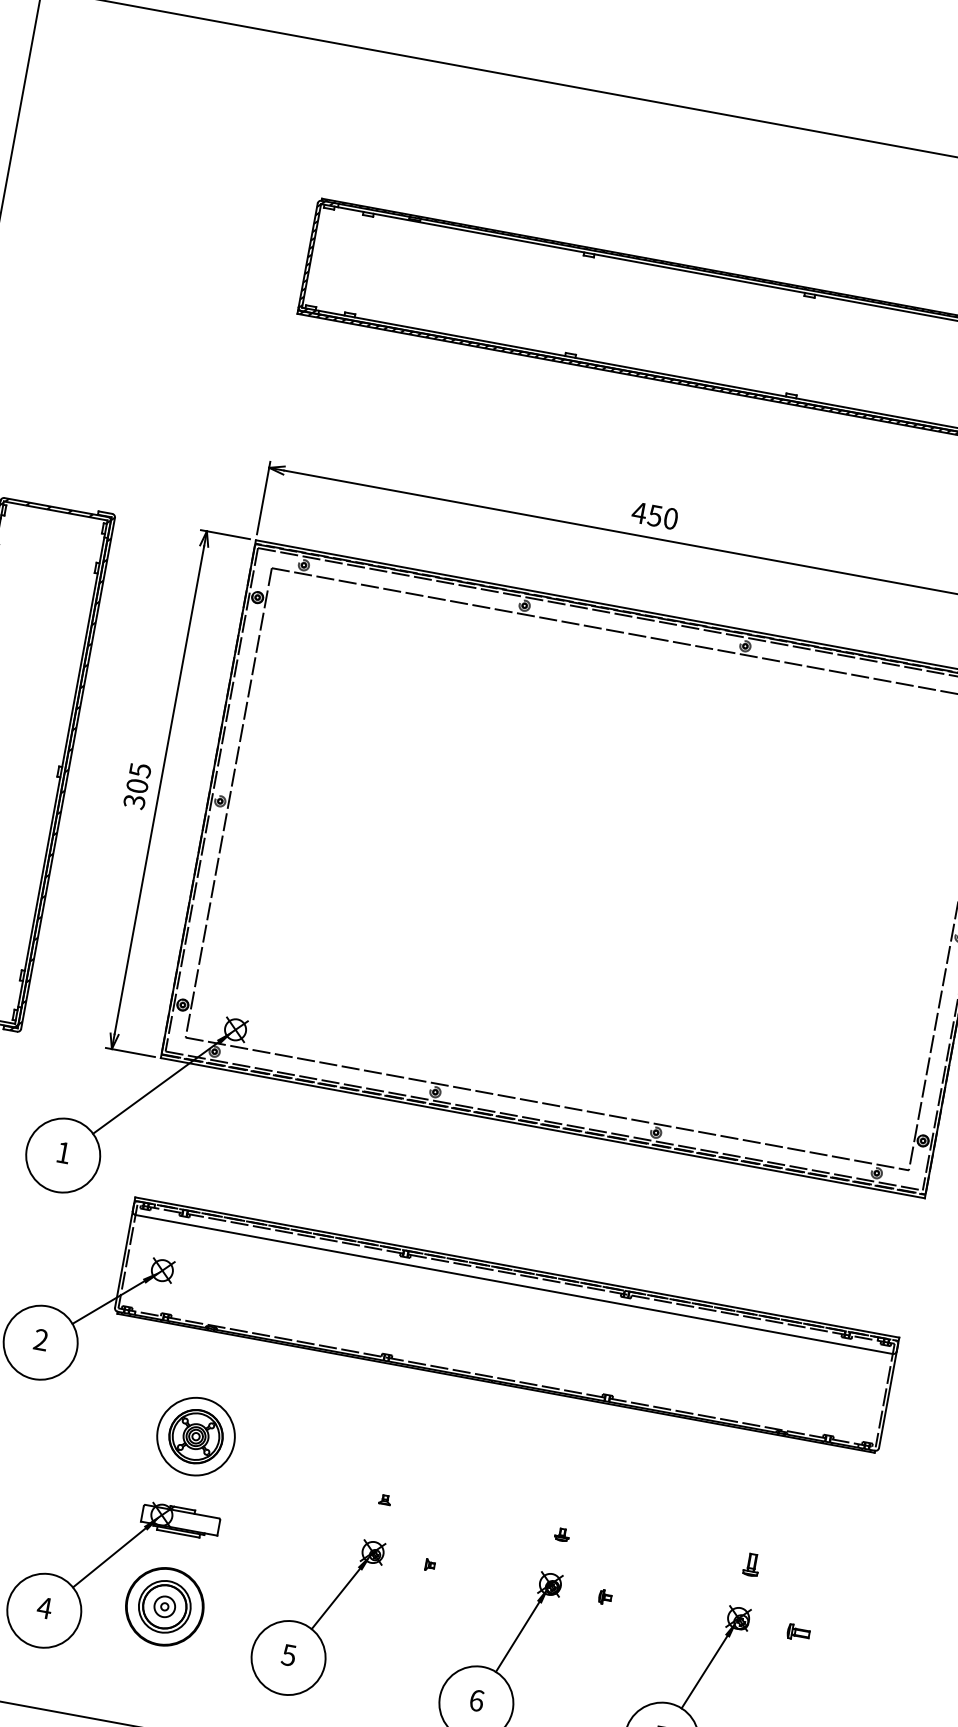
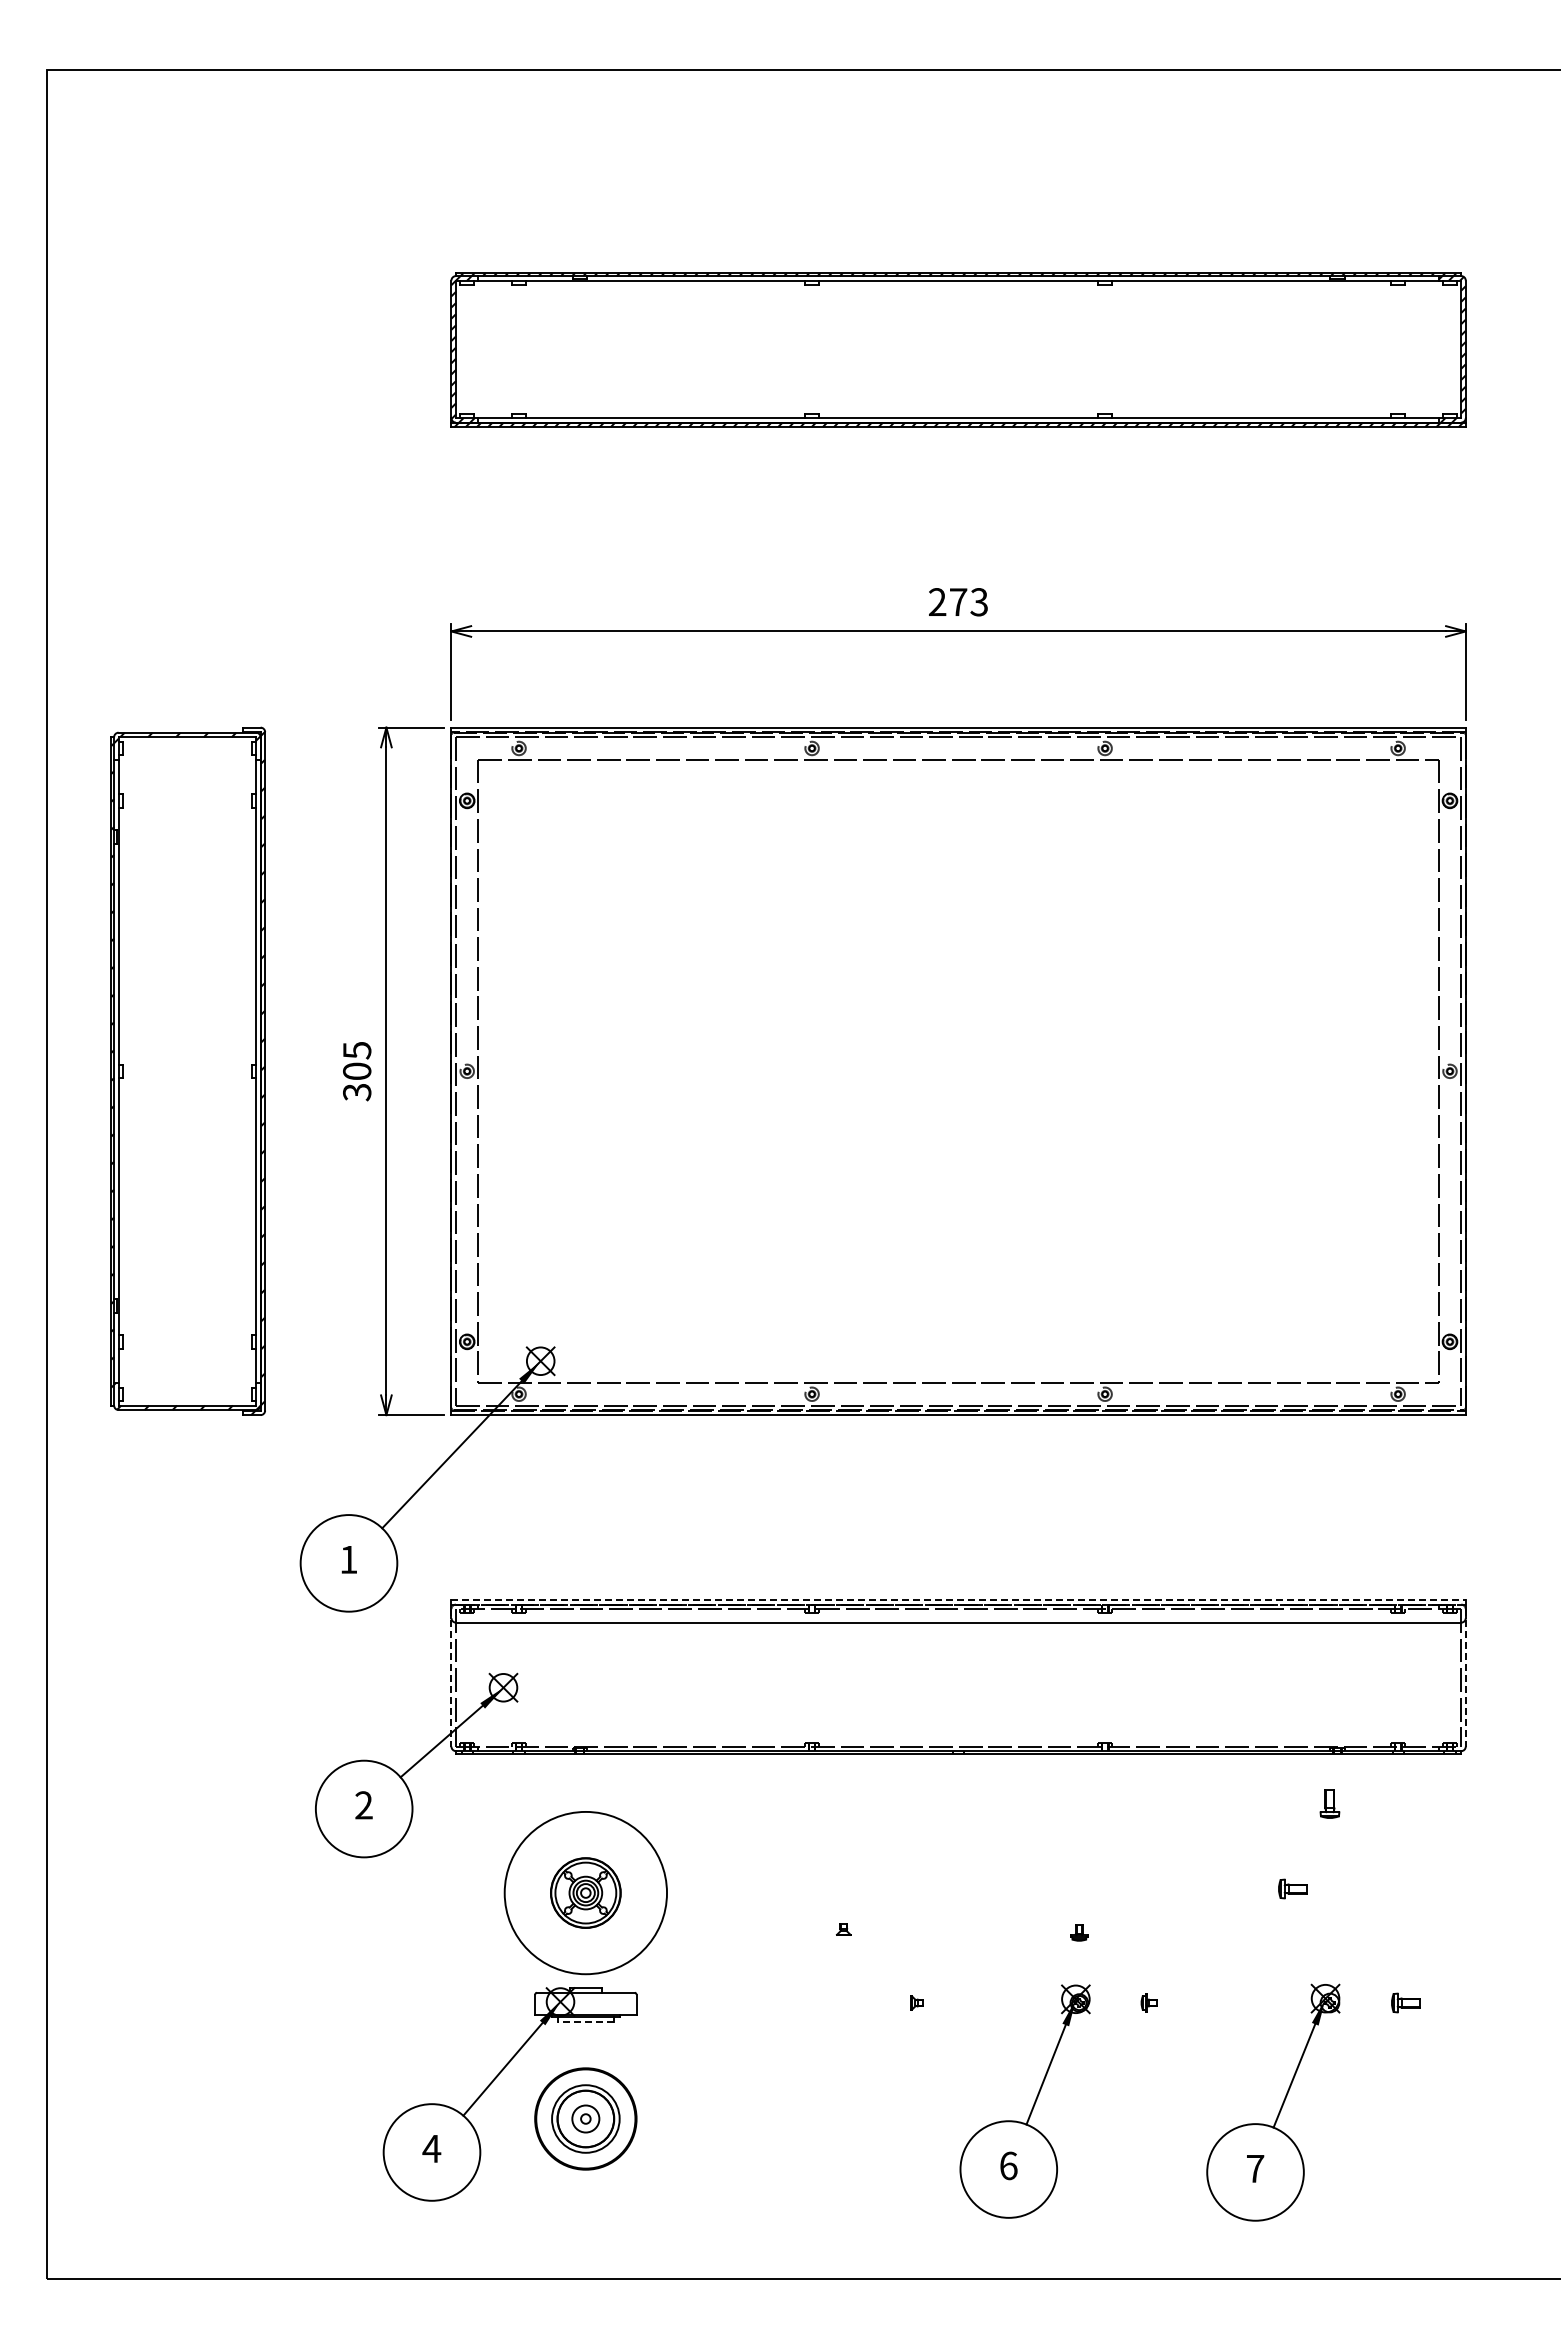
text: (655, 516) -> (958, 602), 450 -> 273
line: (124, 1255) -> (451, 1677), solid -> dashed
line: (517, 1267) -> (959, 1600), solid -> dashed
line: (888, 1395) -> (1465, 1677), solid -> dashed
circle: (195, 1436) -> (585, 1892), size x1.6
part: (728, 1530) -> (1292, 1888), added
line: (178, 1533) -> (585, 2021), solid -> dashed
part: (751, 1564) -> (1329, 1803), moved
part: (319, 1617) -> (787, 2096), removed

